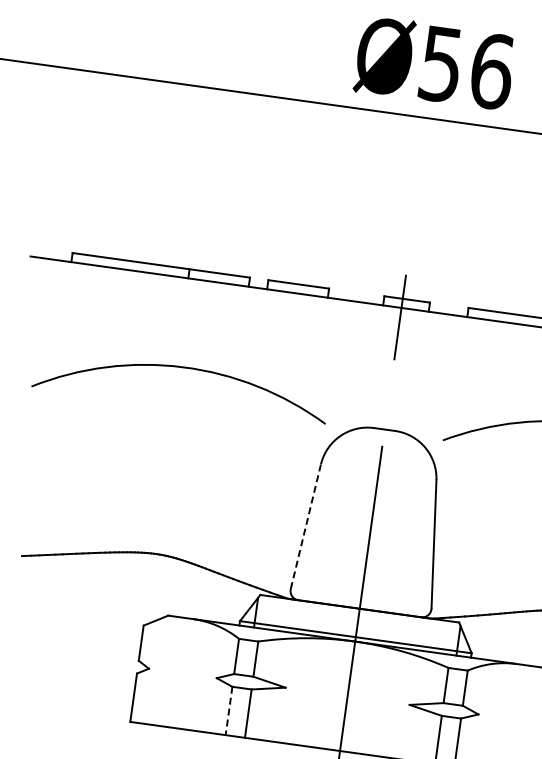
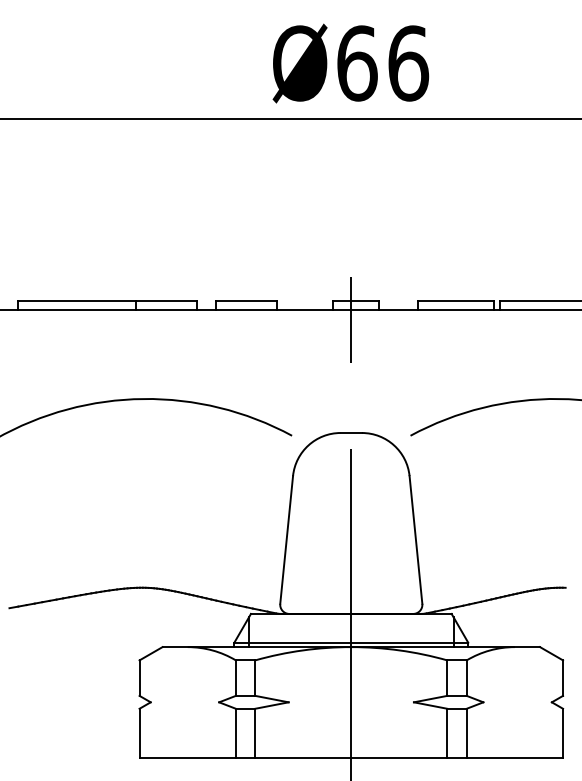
text: (441, 64) -> (357, 63), Ø56 -> Ø66
line: (305, 526) -> (286, 539), dashed -> solid
line: (228, 711) -> (235, 733), dashed -> solid

